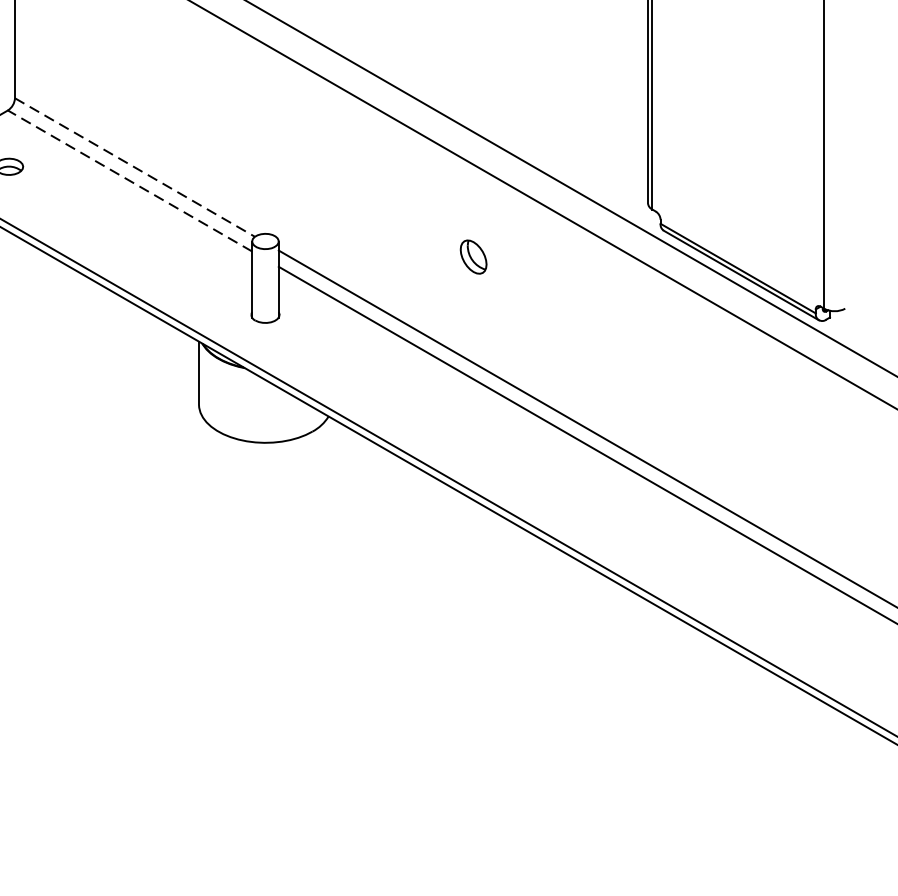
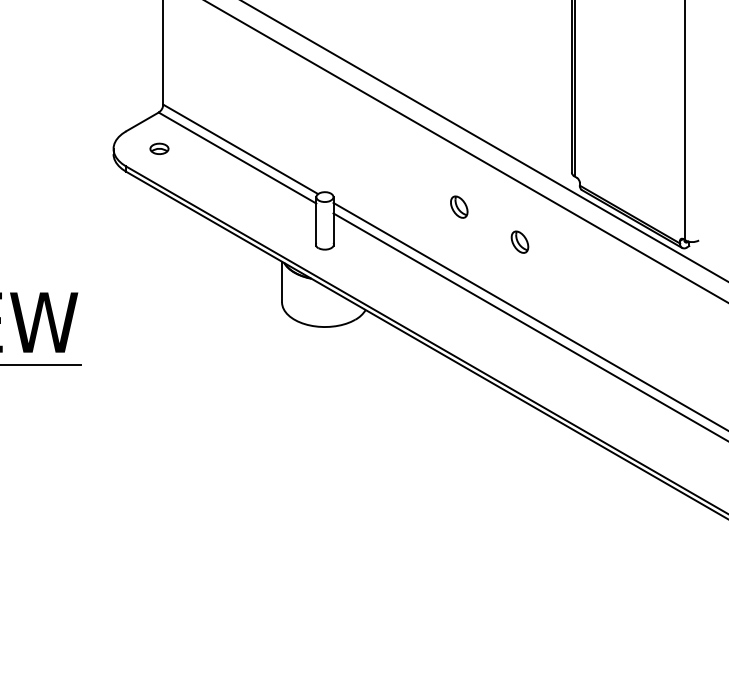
line: (136, 167) -> (241, 149), dashed -> solid
line: (129, 180) -> (237, 157), dashed -> solid
part: (566, 310) -> (519, 241), added

